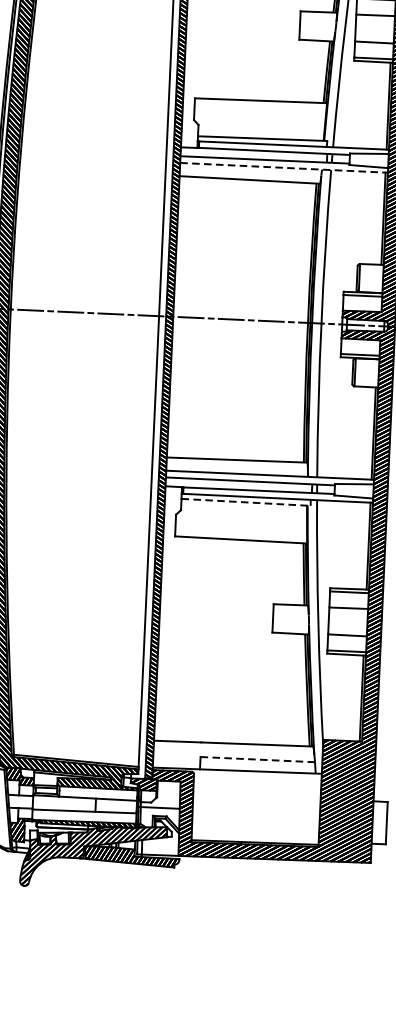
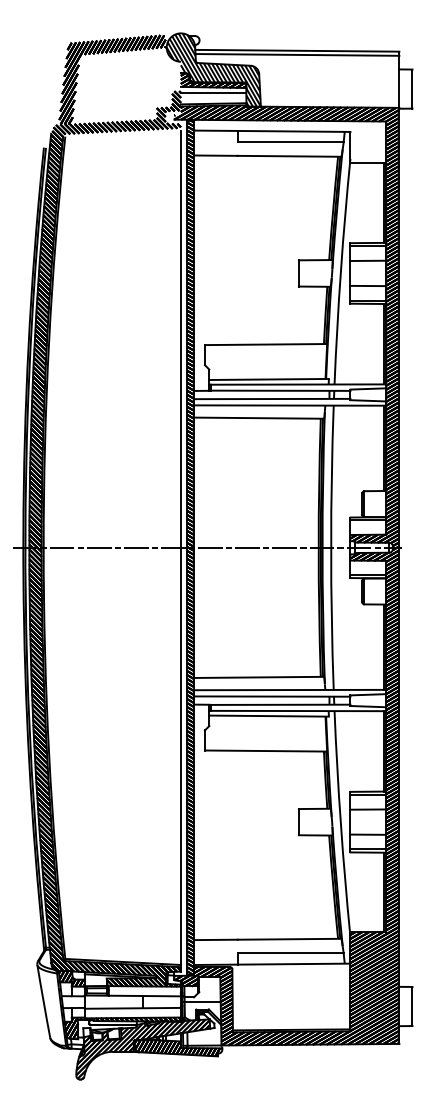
line: (284, 167) -> (290, 405), dashed -> solid
line: (246, 502) -> (269, 716), dashed -> solid
line: (257, 759) -> (290, 953), dashed -> solid

